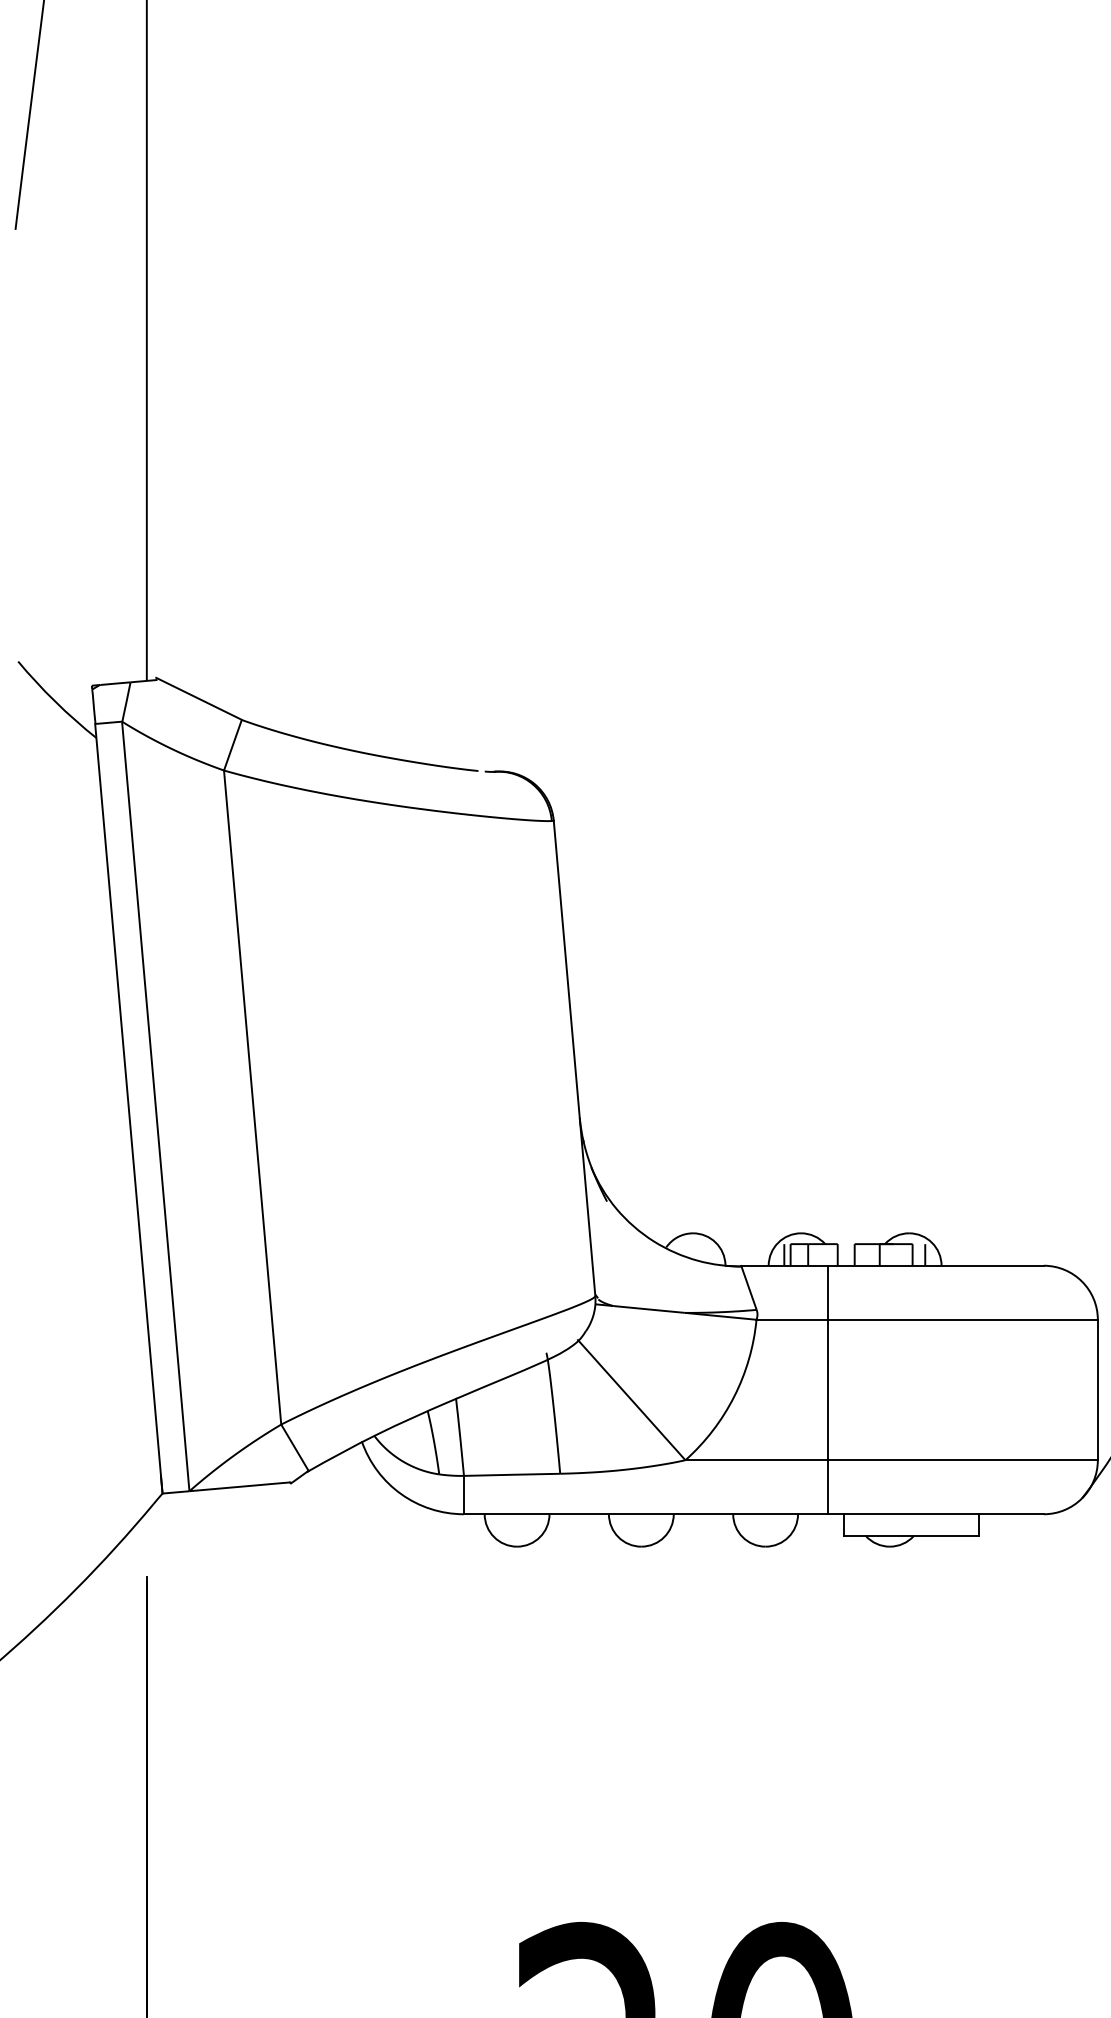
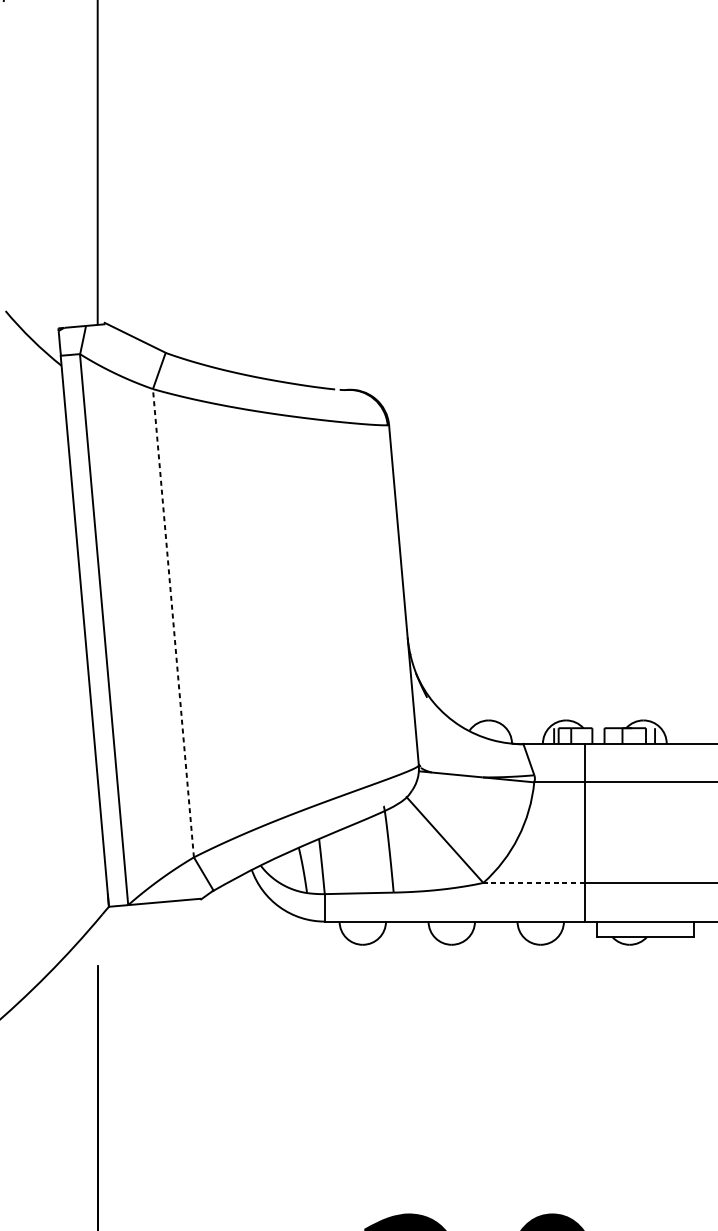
line: (252, 1097) -> (173, 623), solid -> dashed
line: (756, 1460) -> (534, 883), solid -> dashed

